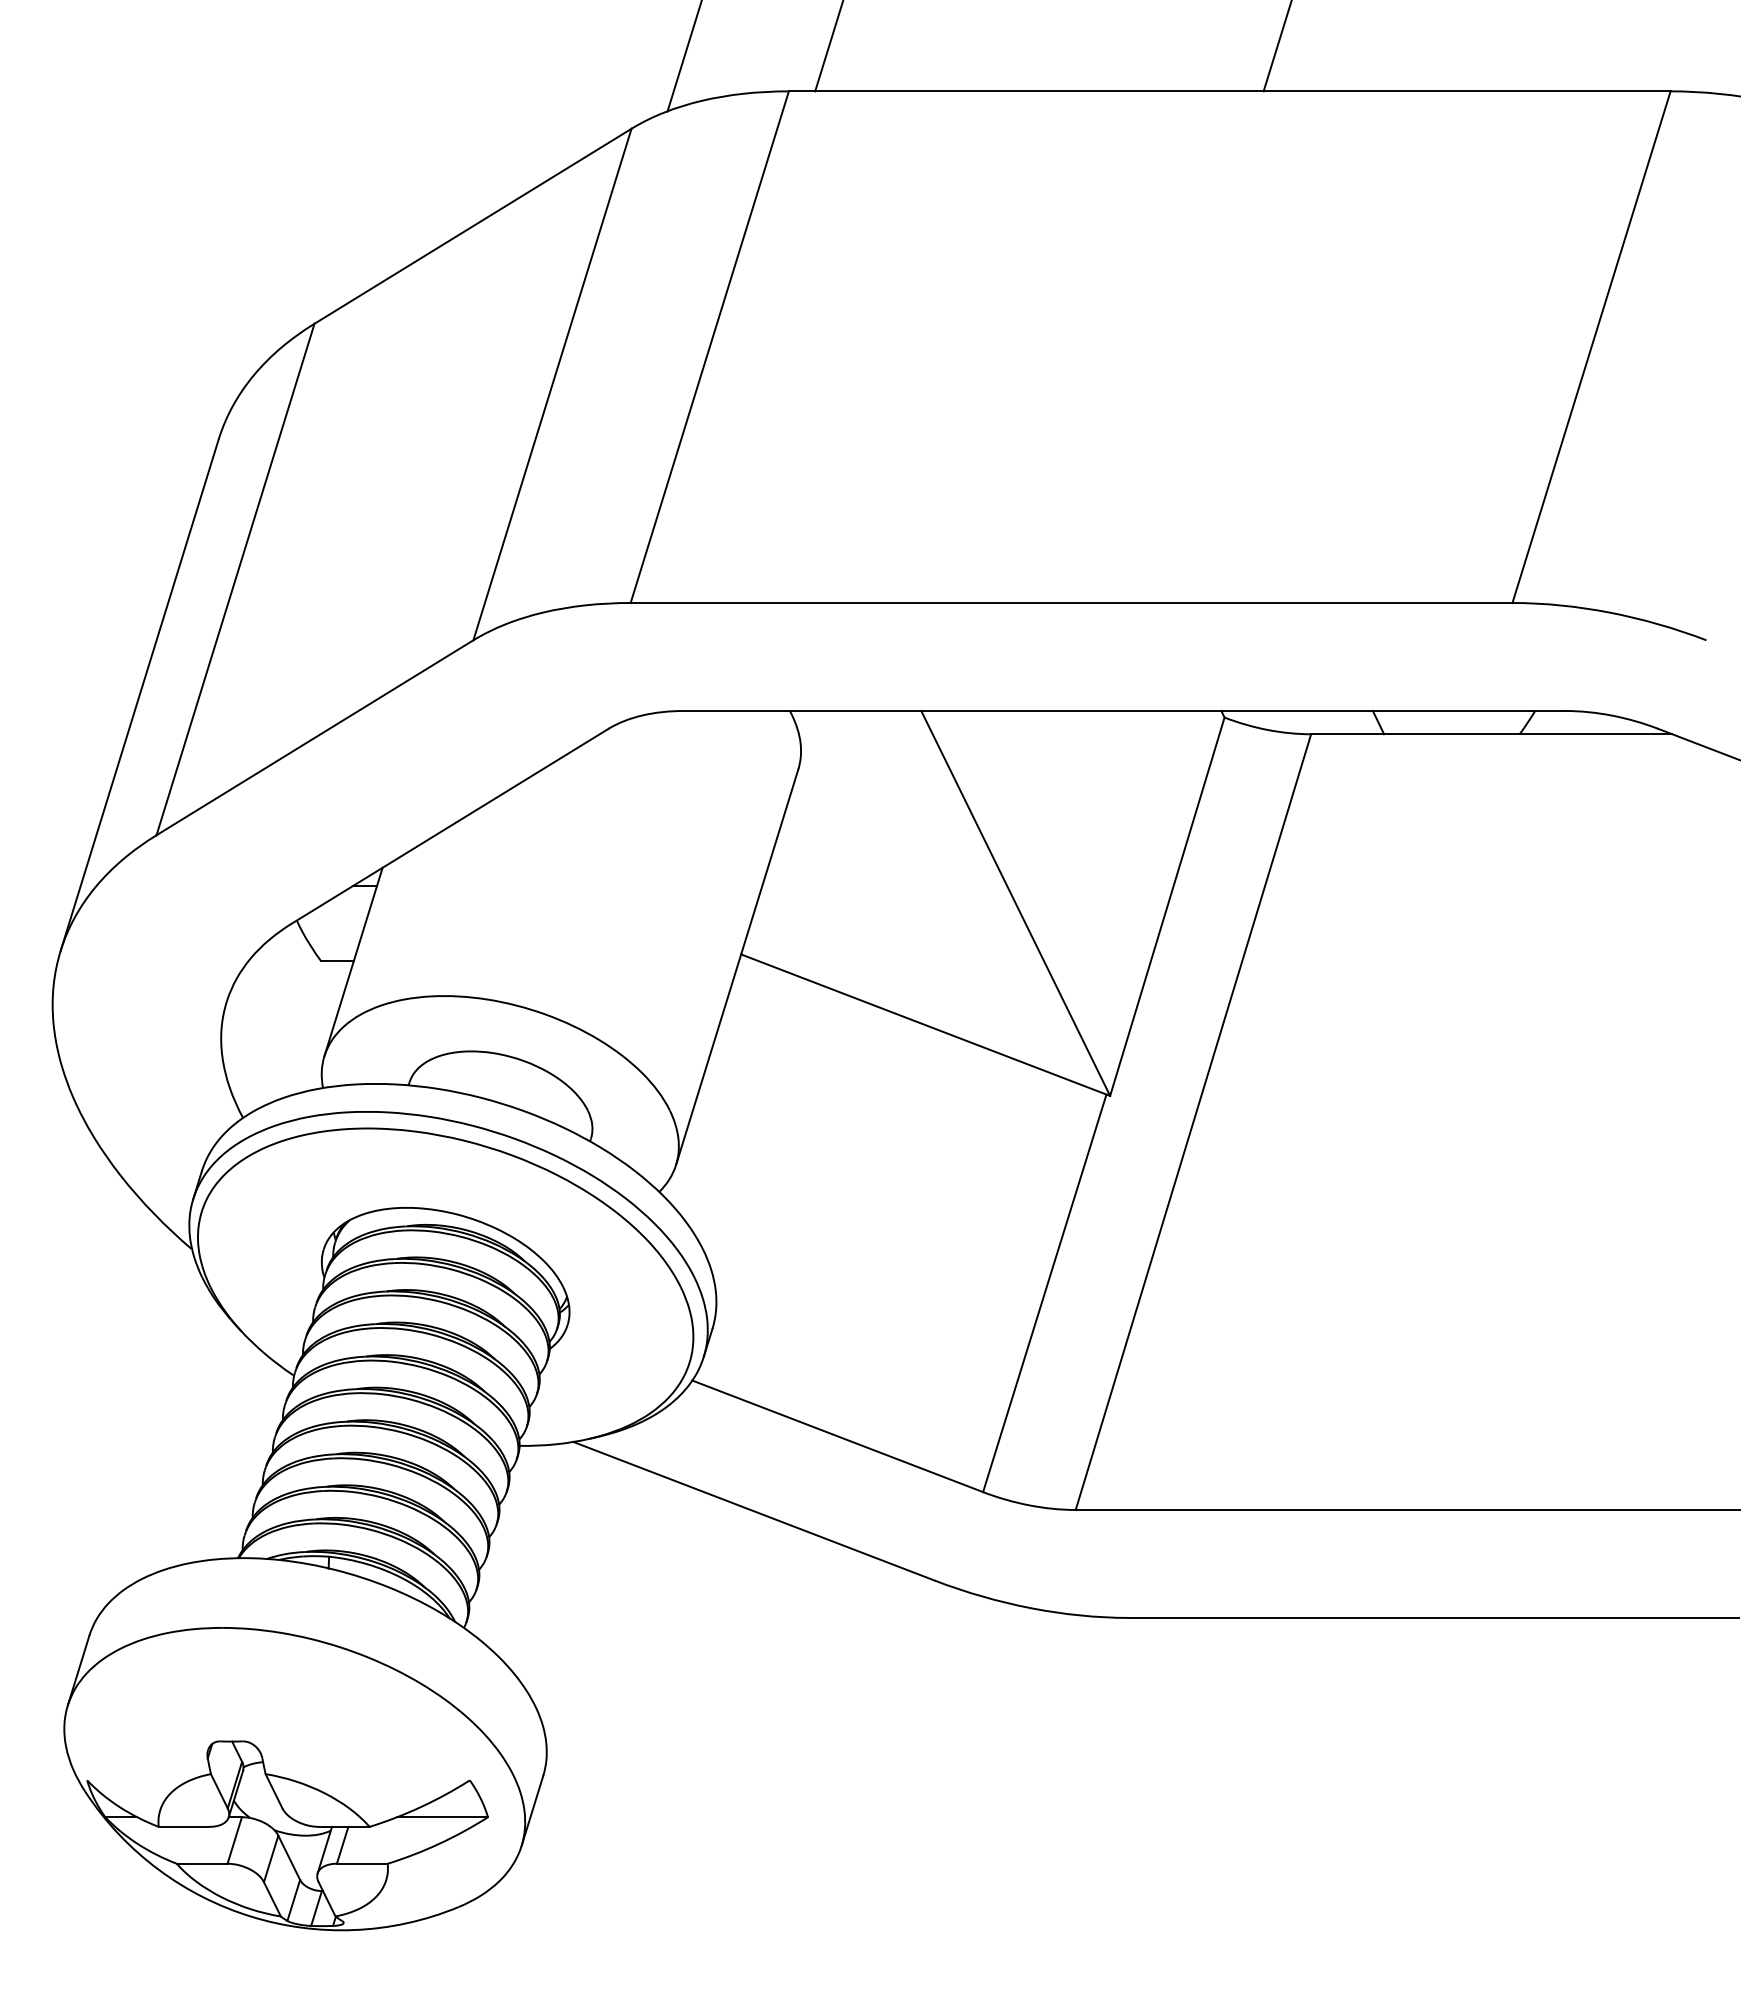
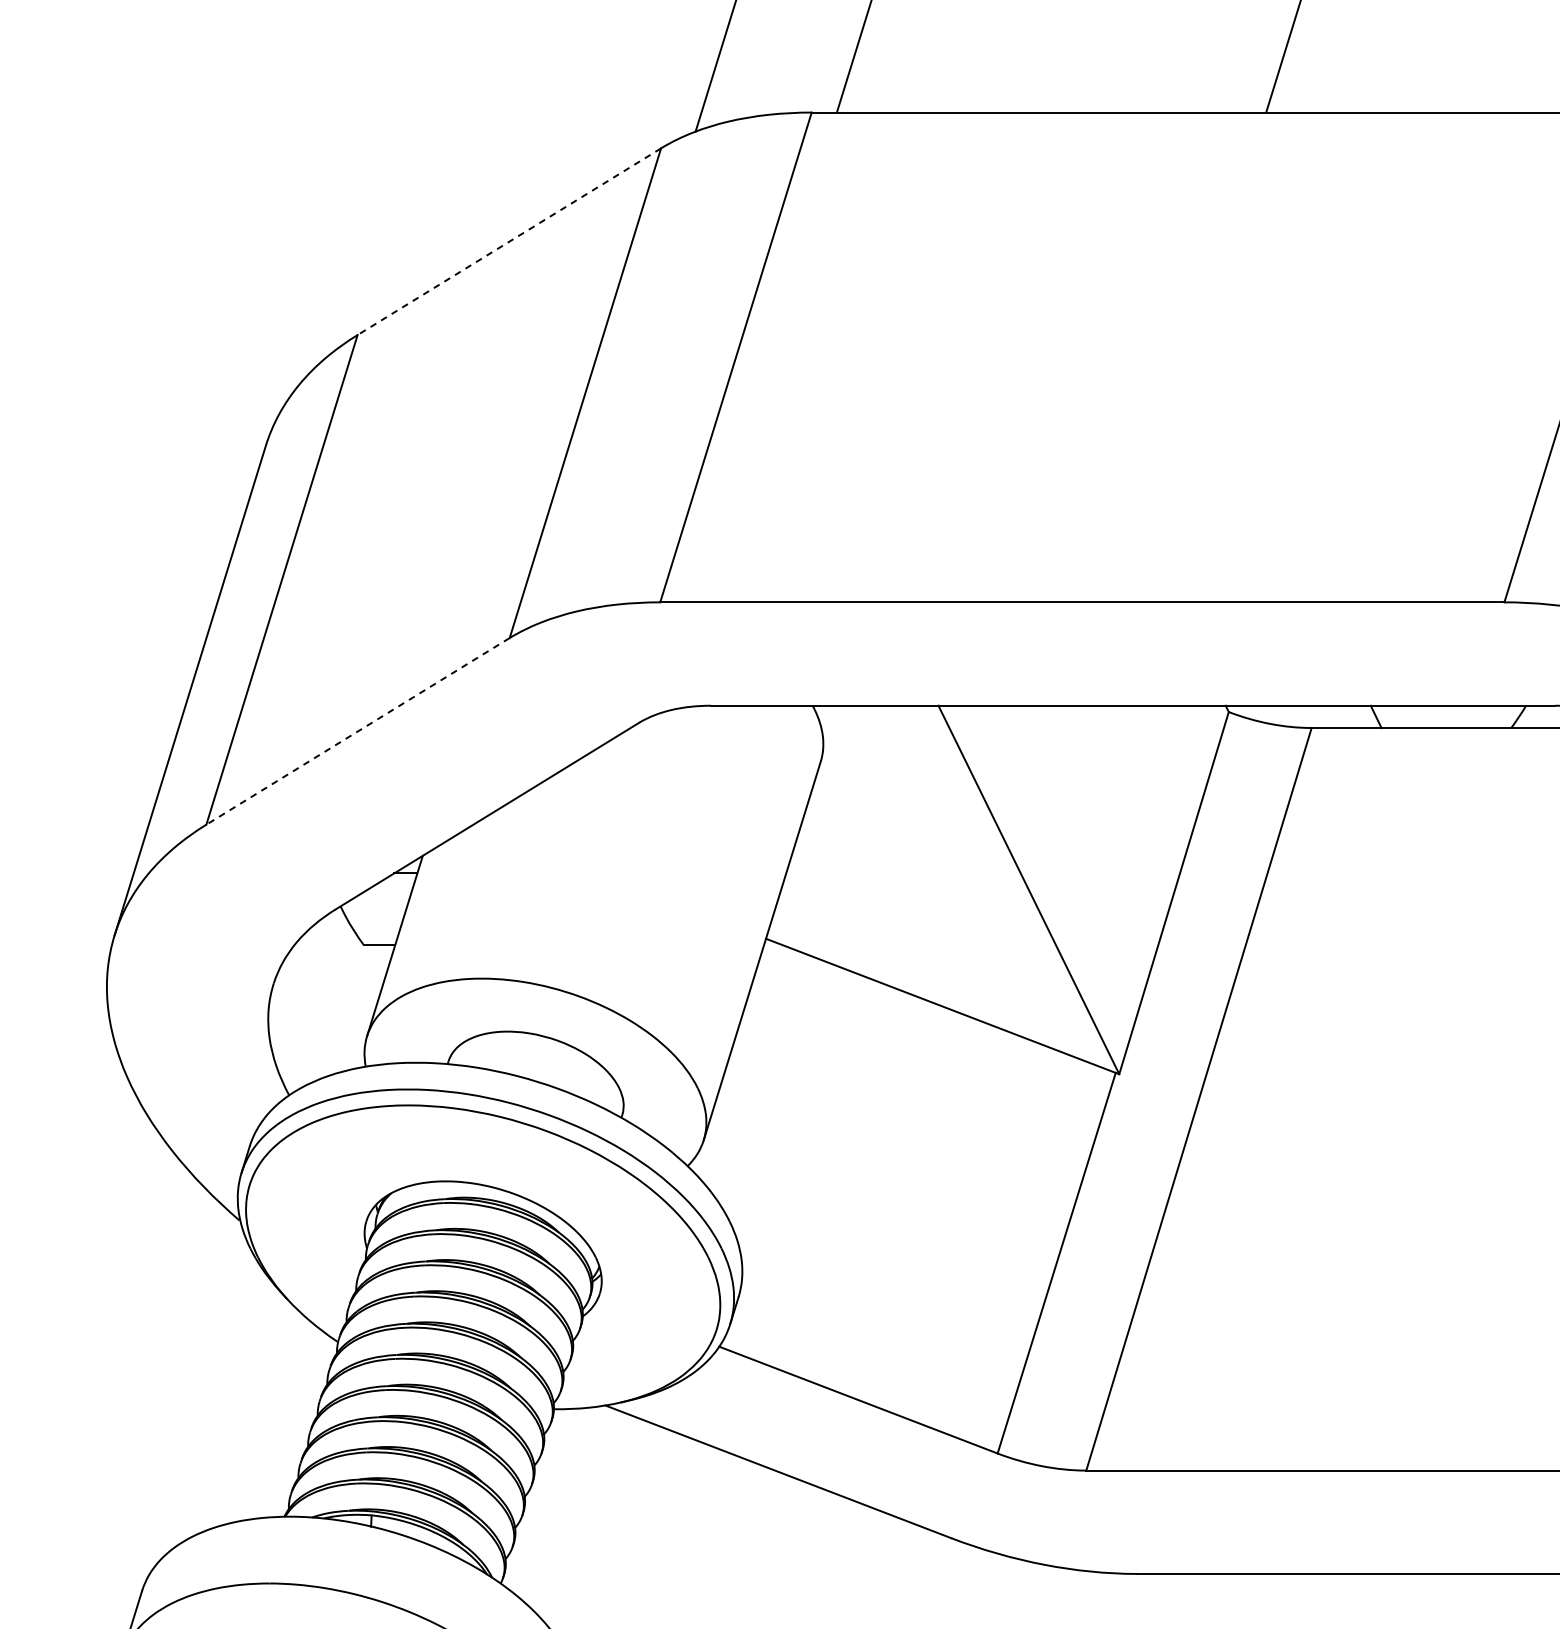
line: (472, 226) -> (508, 241), solid -> dashed
line: (314, 738) -> (357, 732), solid -> dashed

